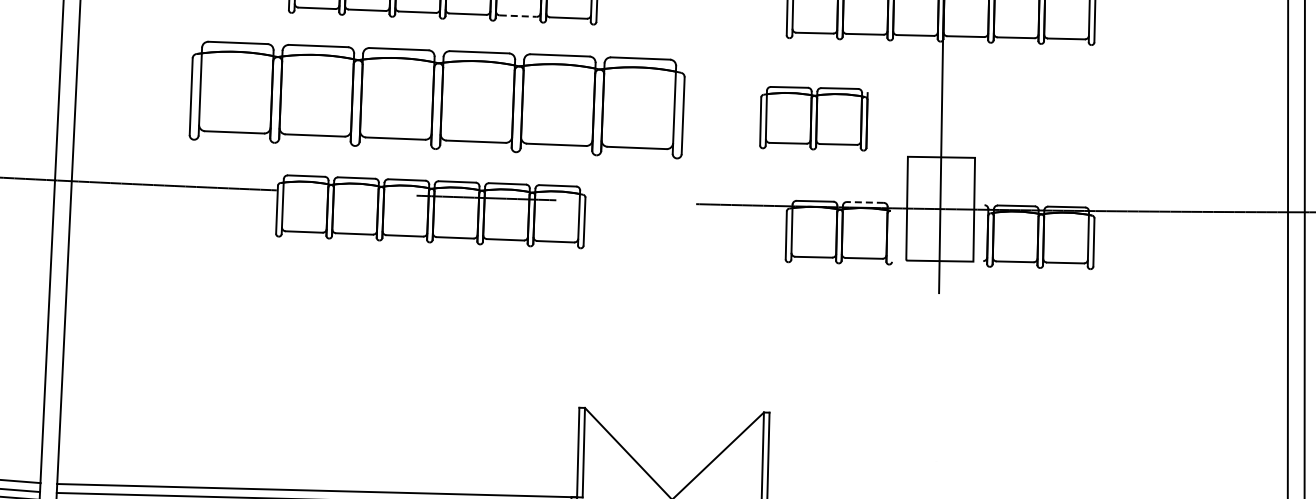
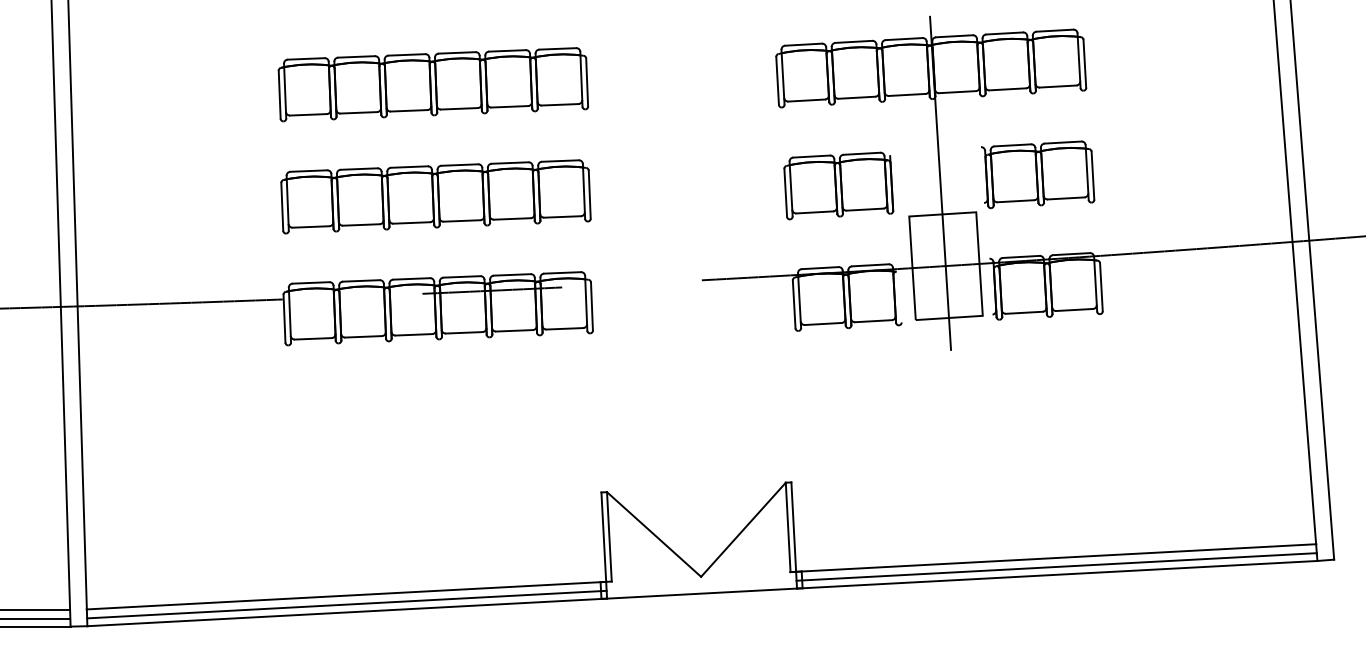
line: (519, 15) -> (510, 106), dashed -> solid
part: (437, 99) -> (435, 196), size x0.62
part: (813, 118) -> (838, 185), moved
part: (1040, 125) -> (1038, 174), added
line: (864, 202) -> (869, 265), dashed -> solid

